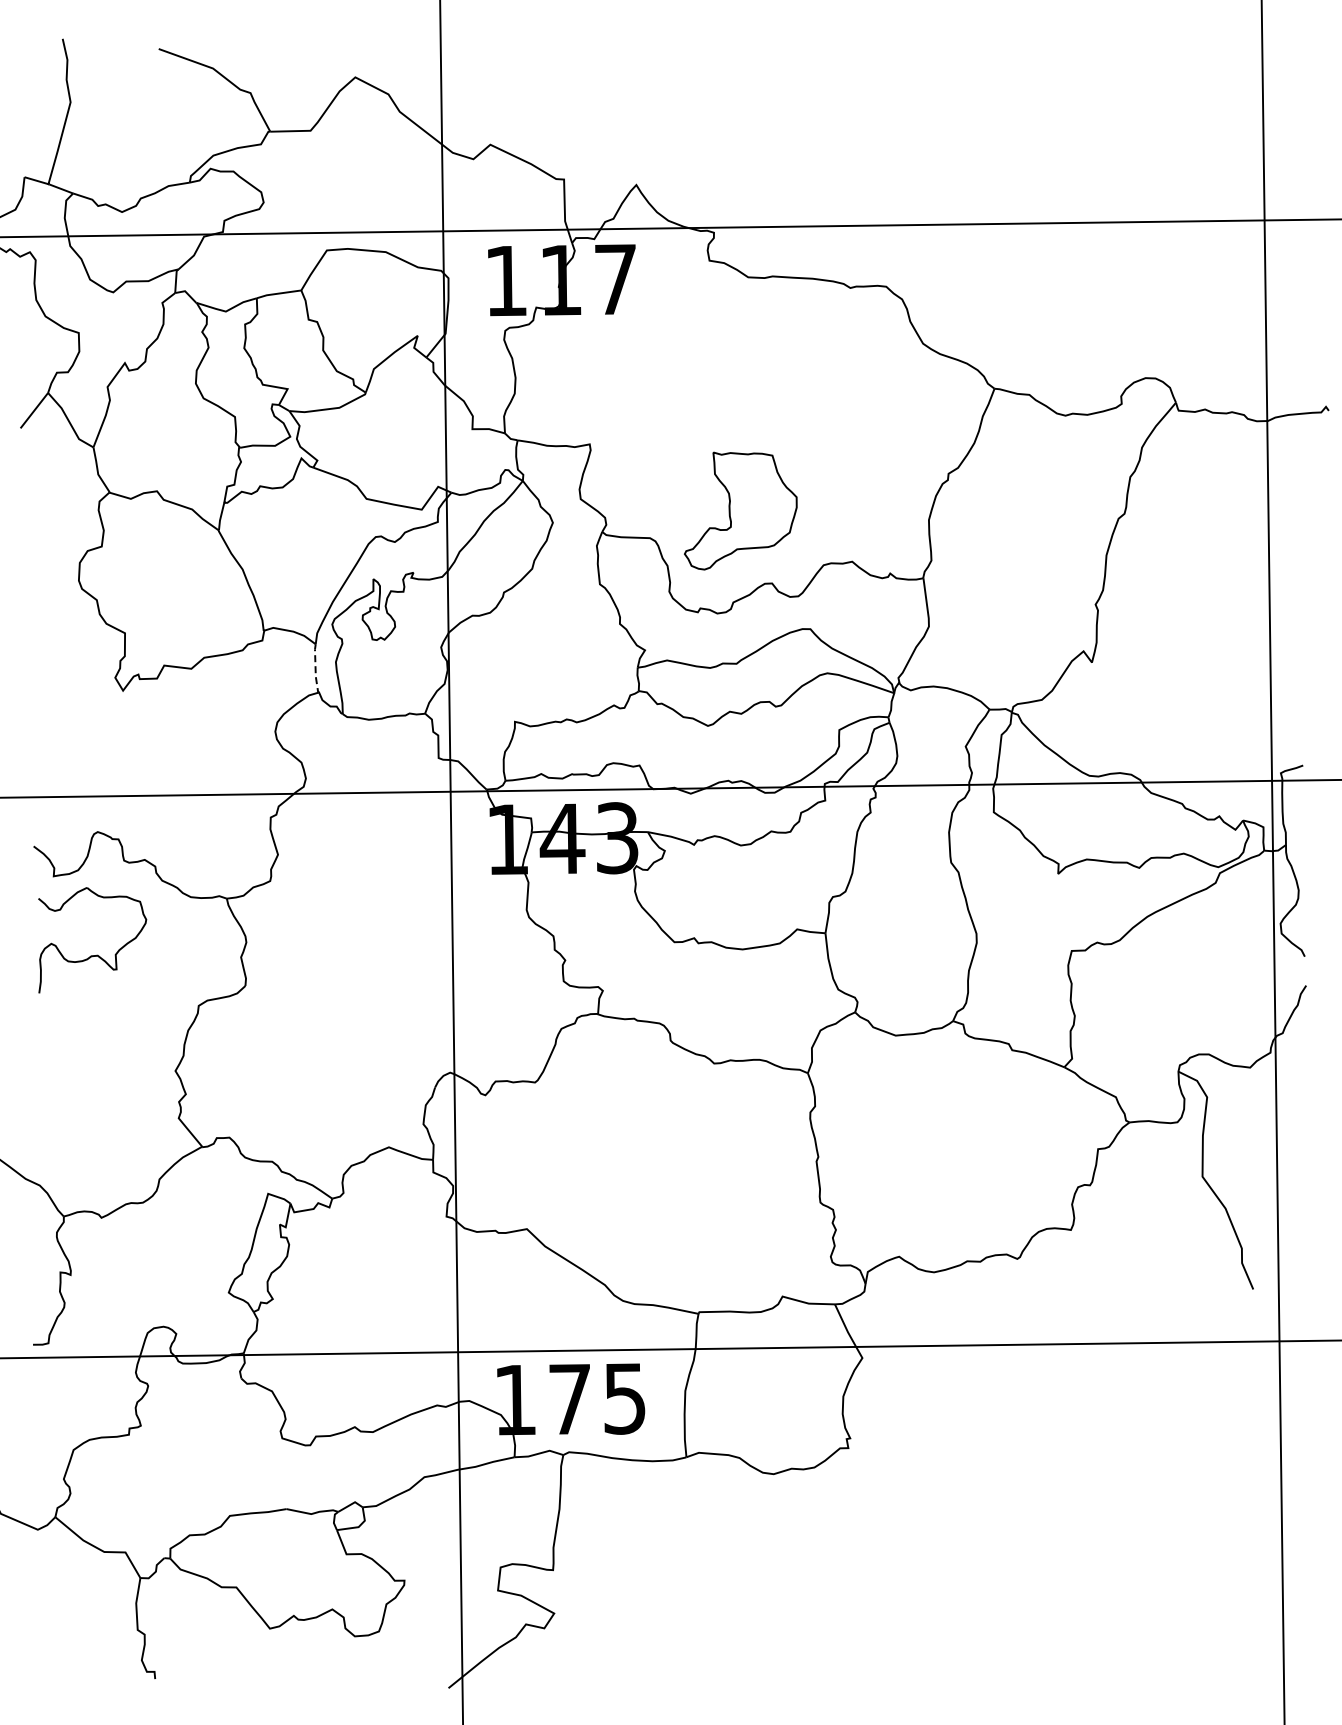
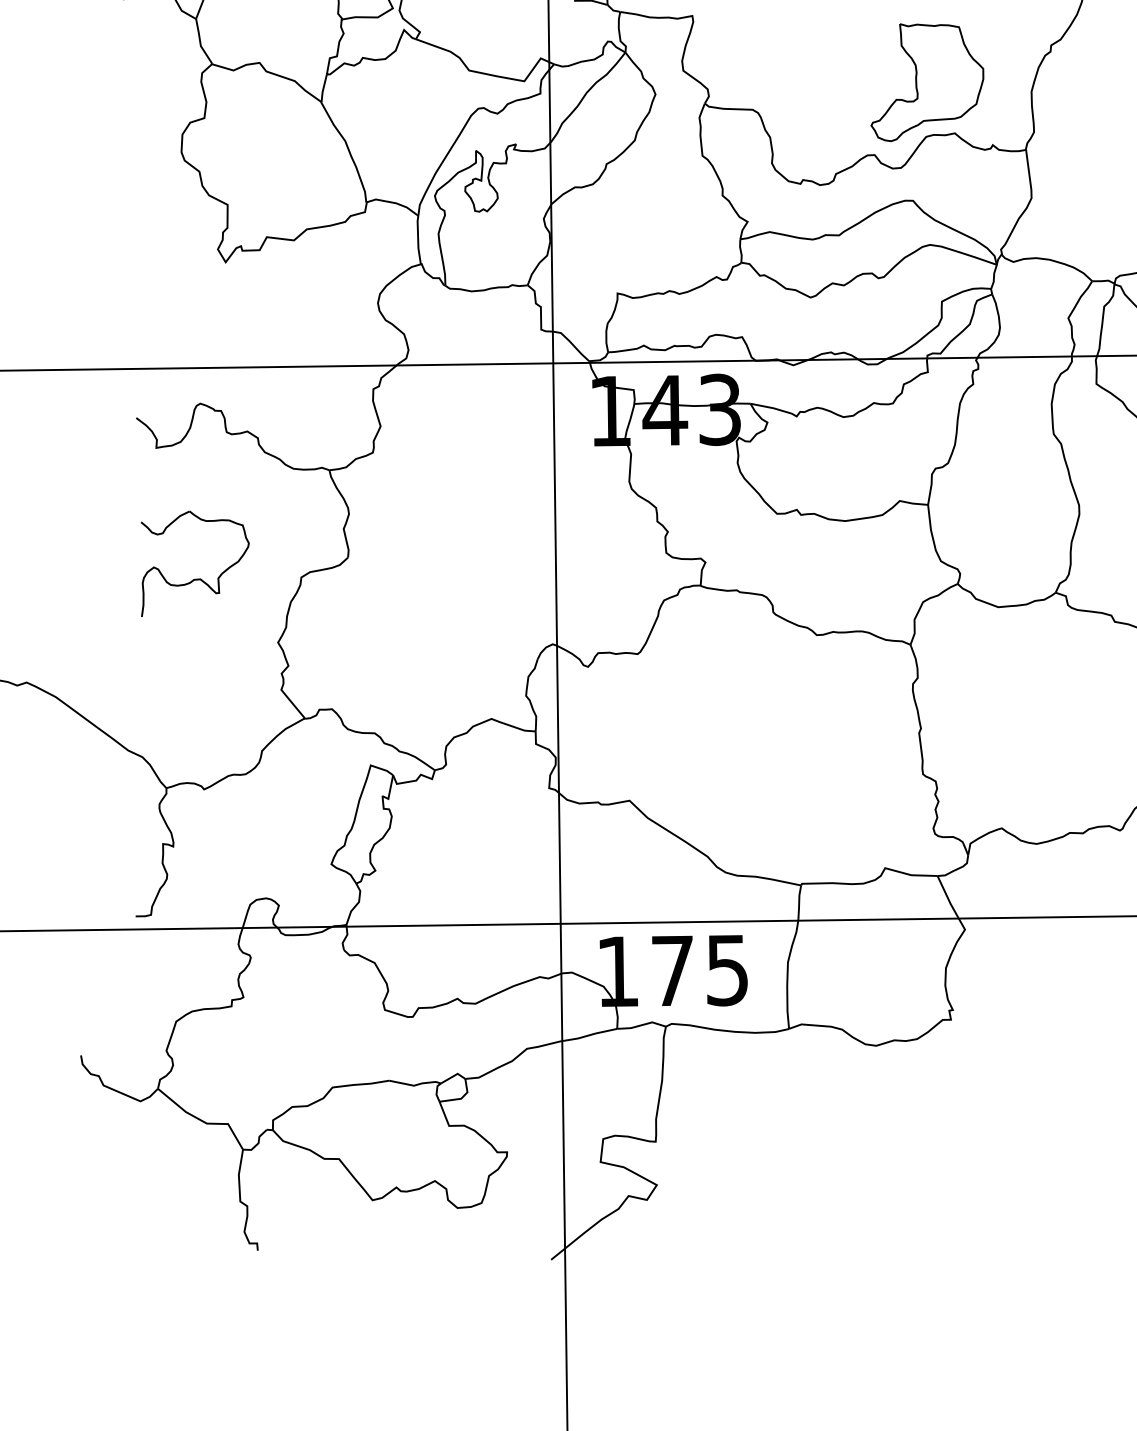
part: (740, 510) -> (927, 82), moved
line: (315, 668) -> (418, 240), dashed -> solid
part: (96, 954) -> (199, 578), moved

